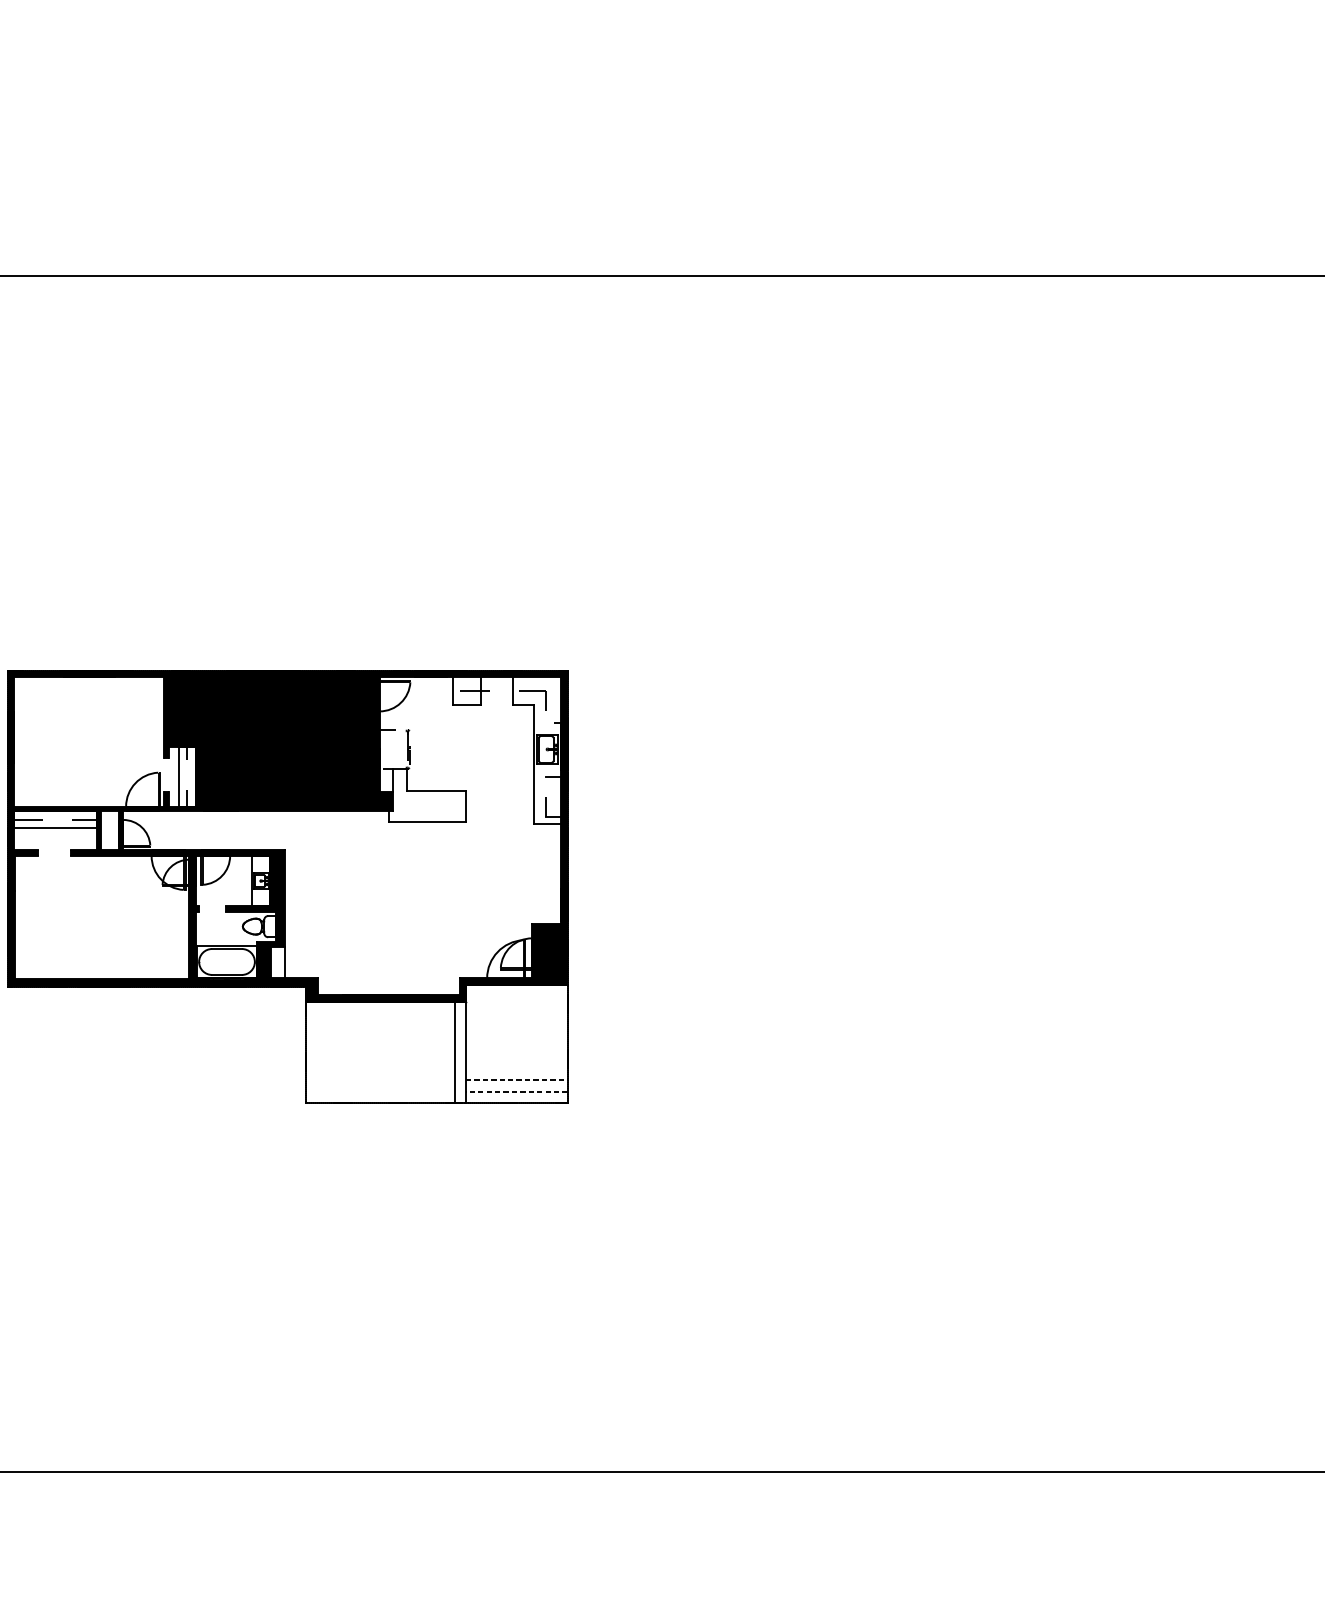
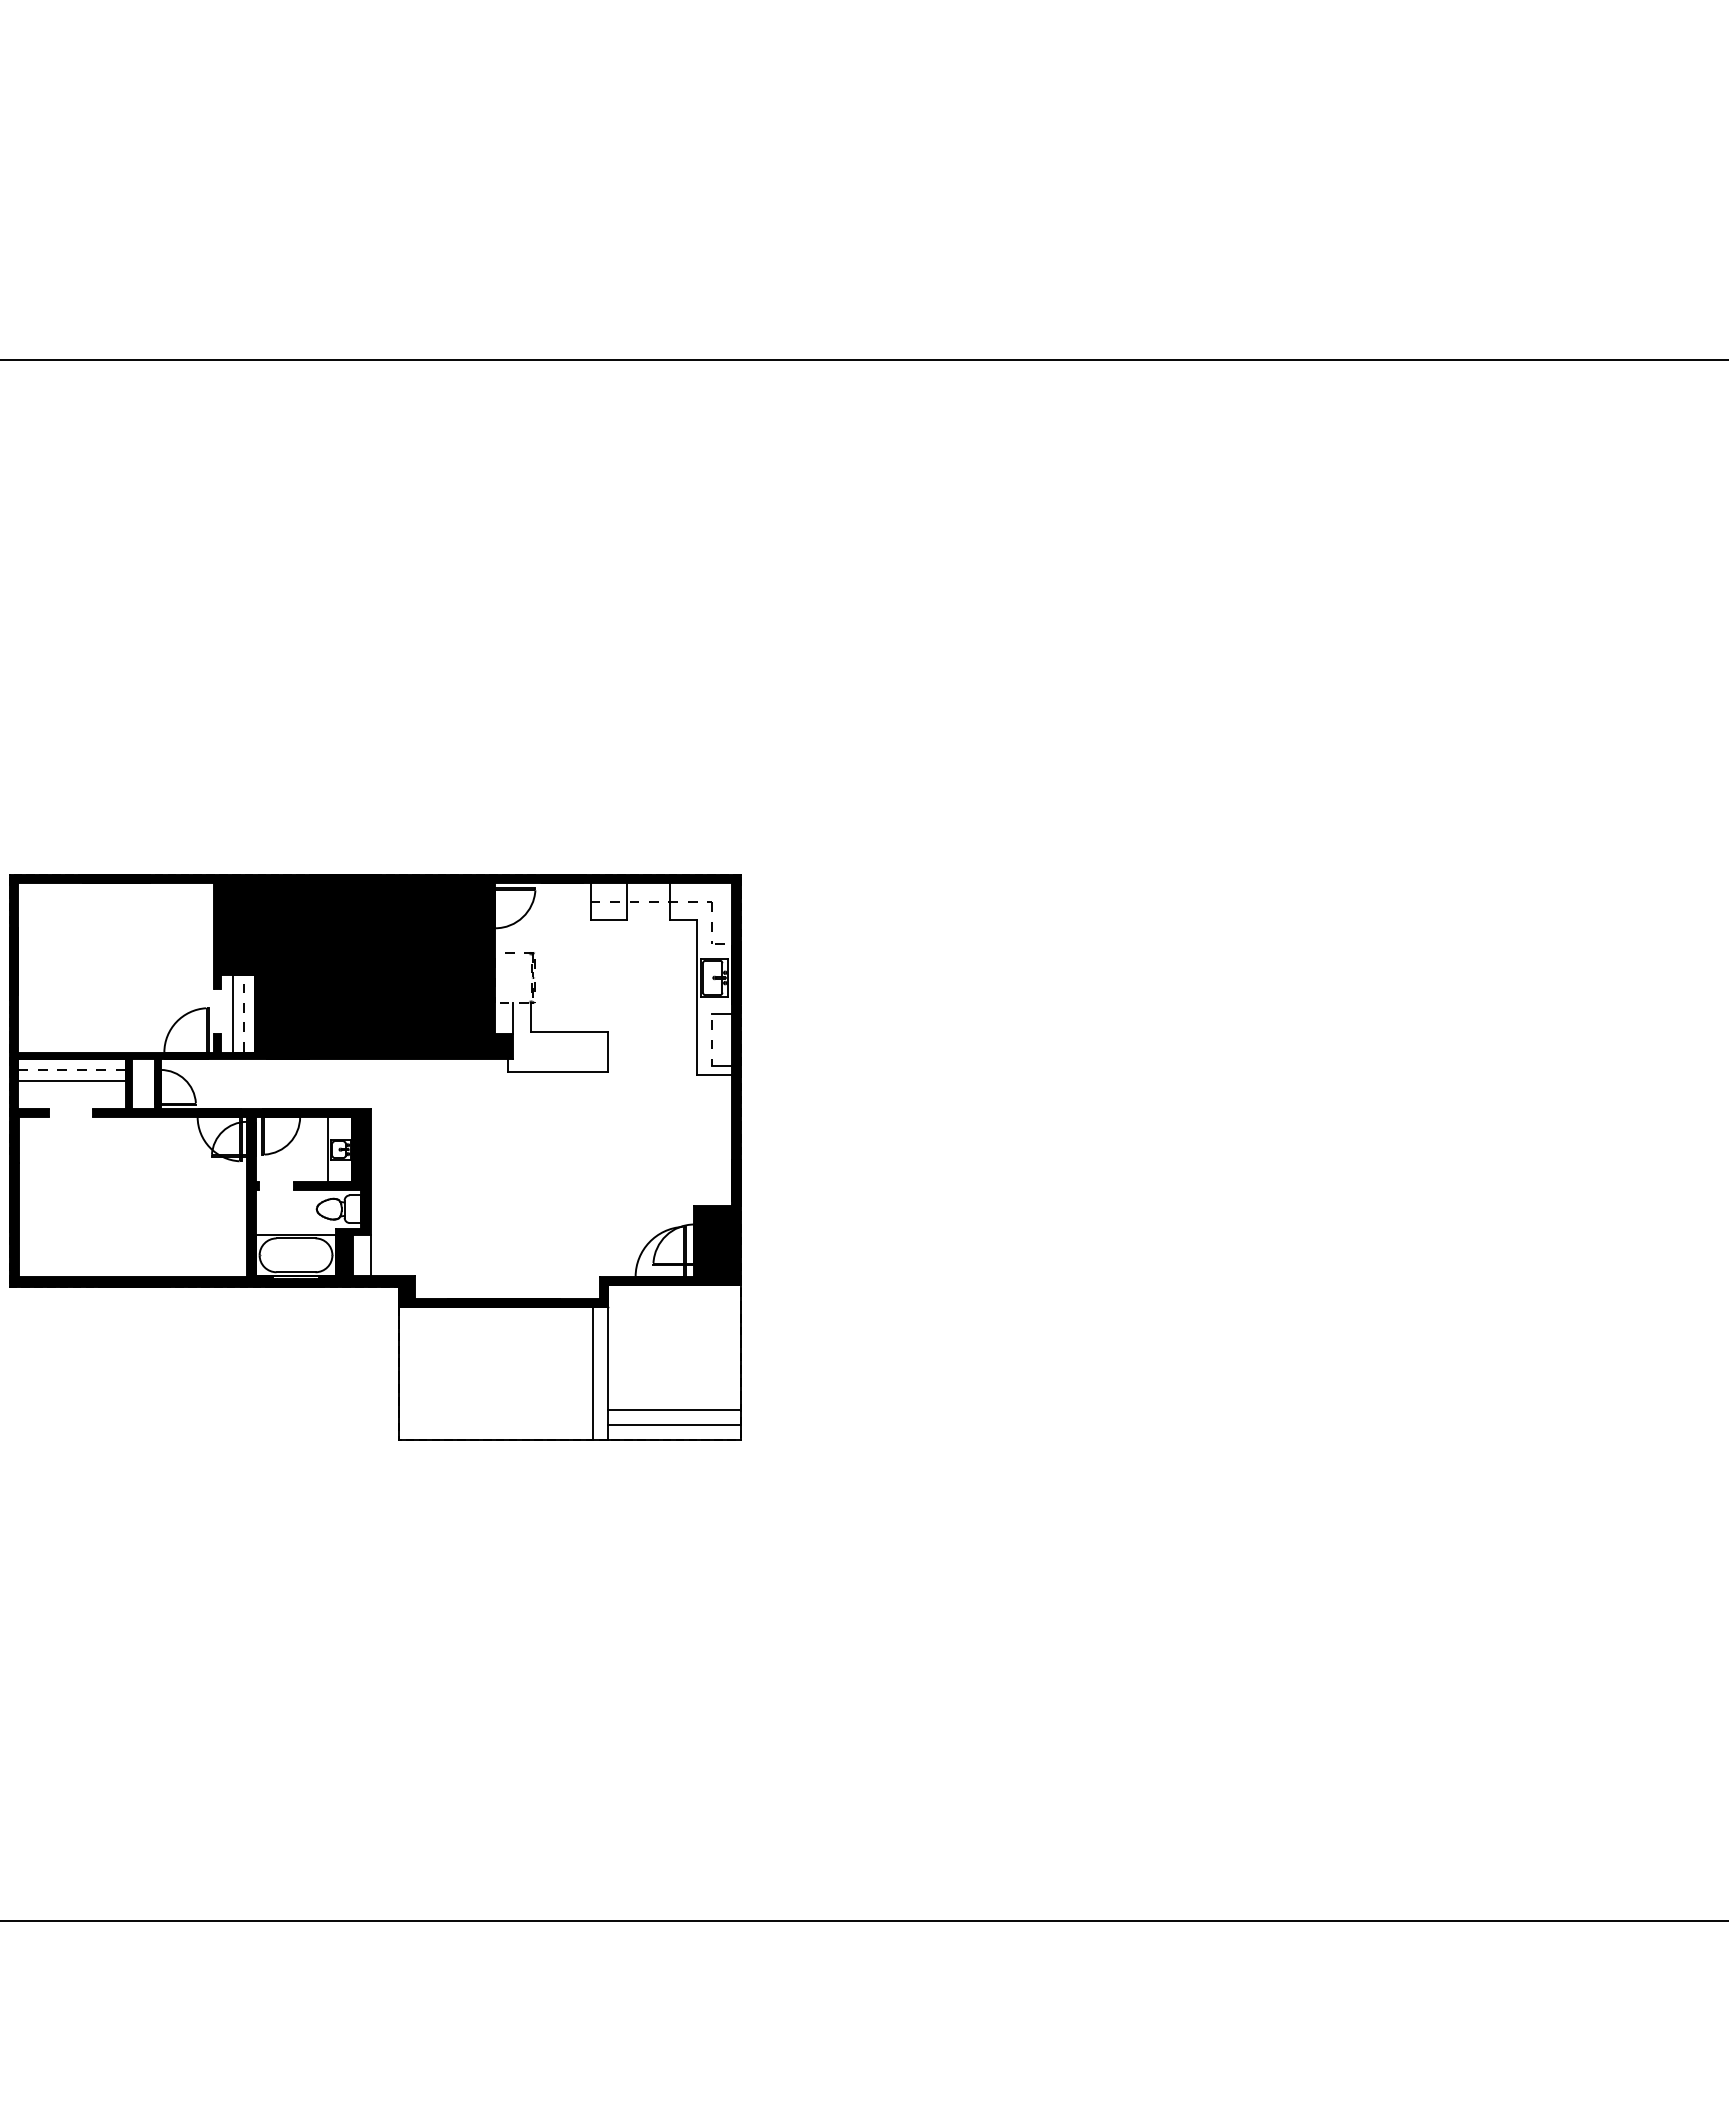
line: (516, 1080) -> (674, 1409), dashed -> solid
line: (516, 1091) -> (673, 1424), dashed -> solid

